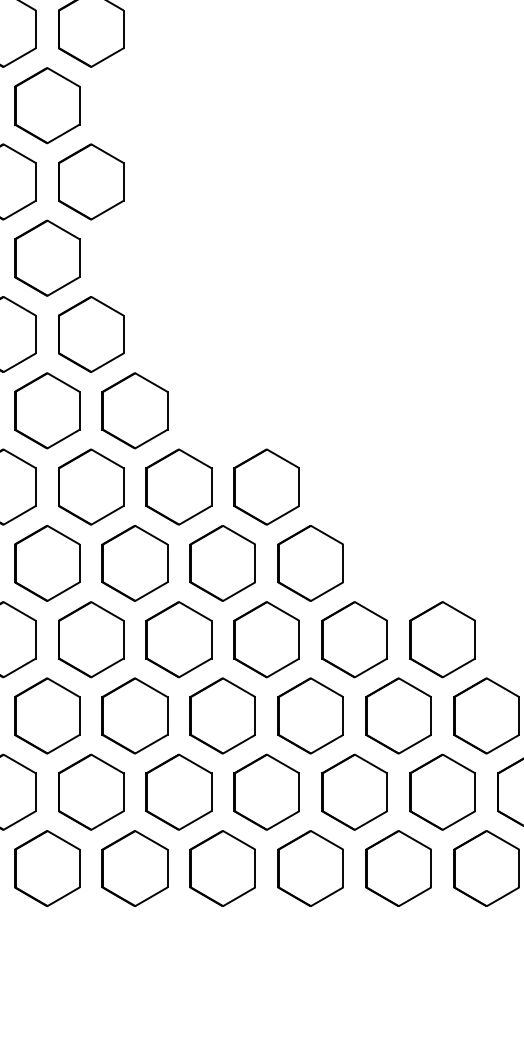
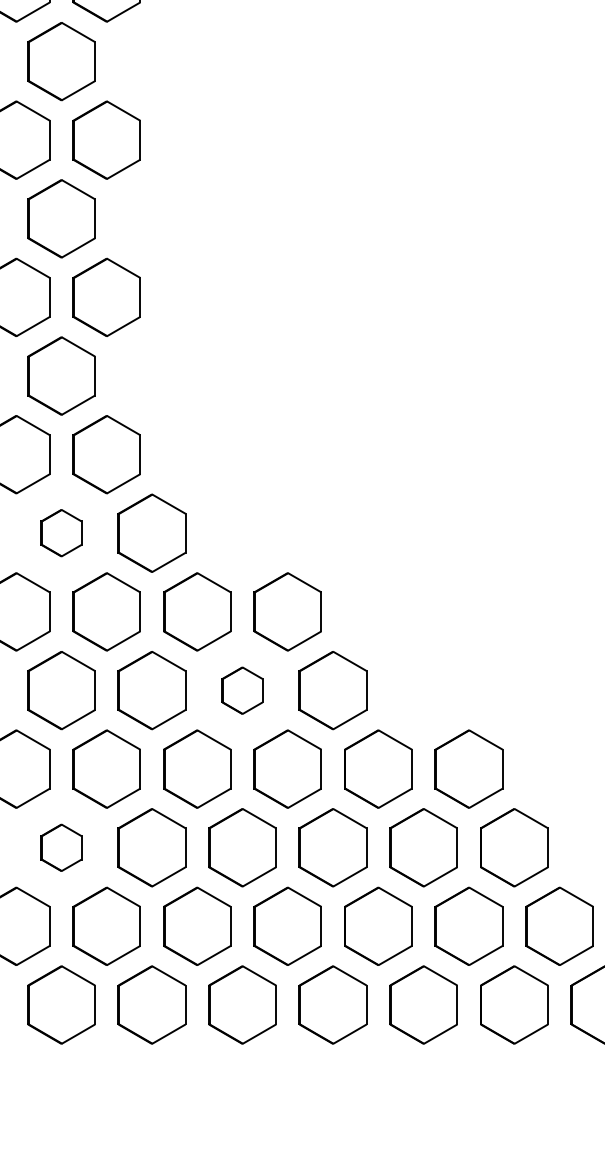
part: (47, 410) -> (61, 532), size x0.6
part: (222, 563) -> (242, 690), size x0.6
part: (47, 715) -> (61, 847), size x0.6

